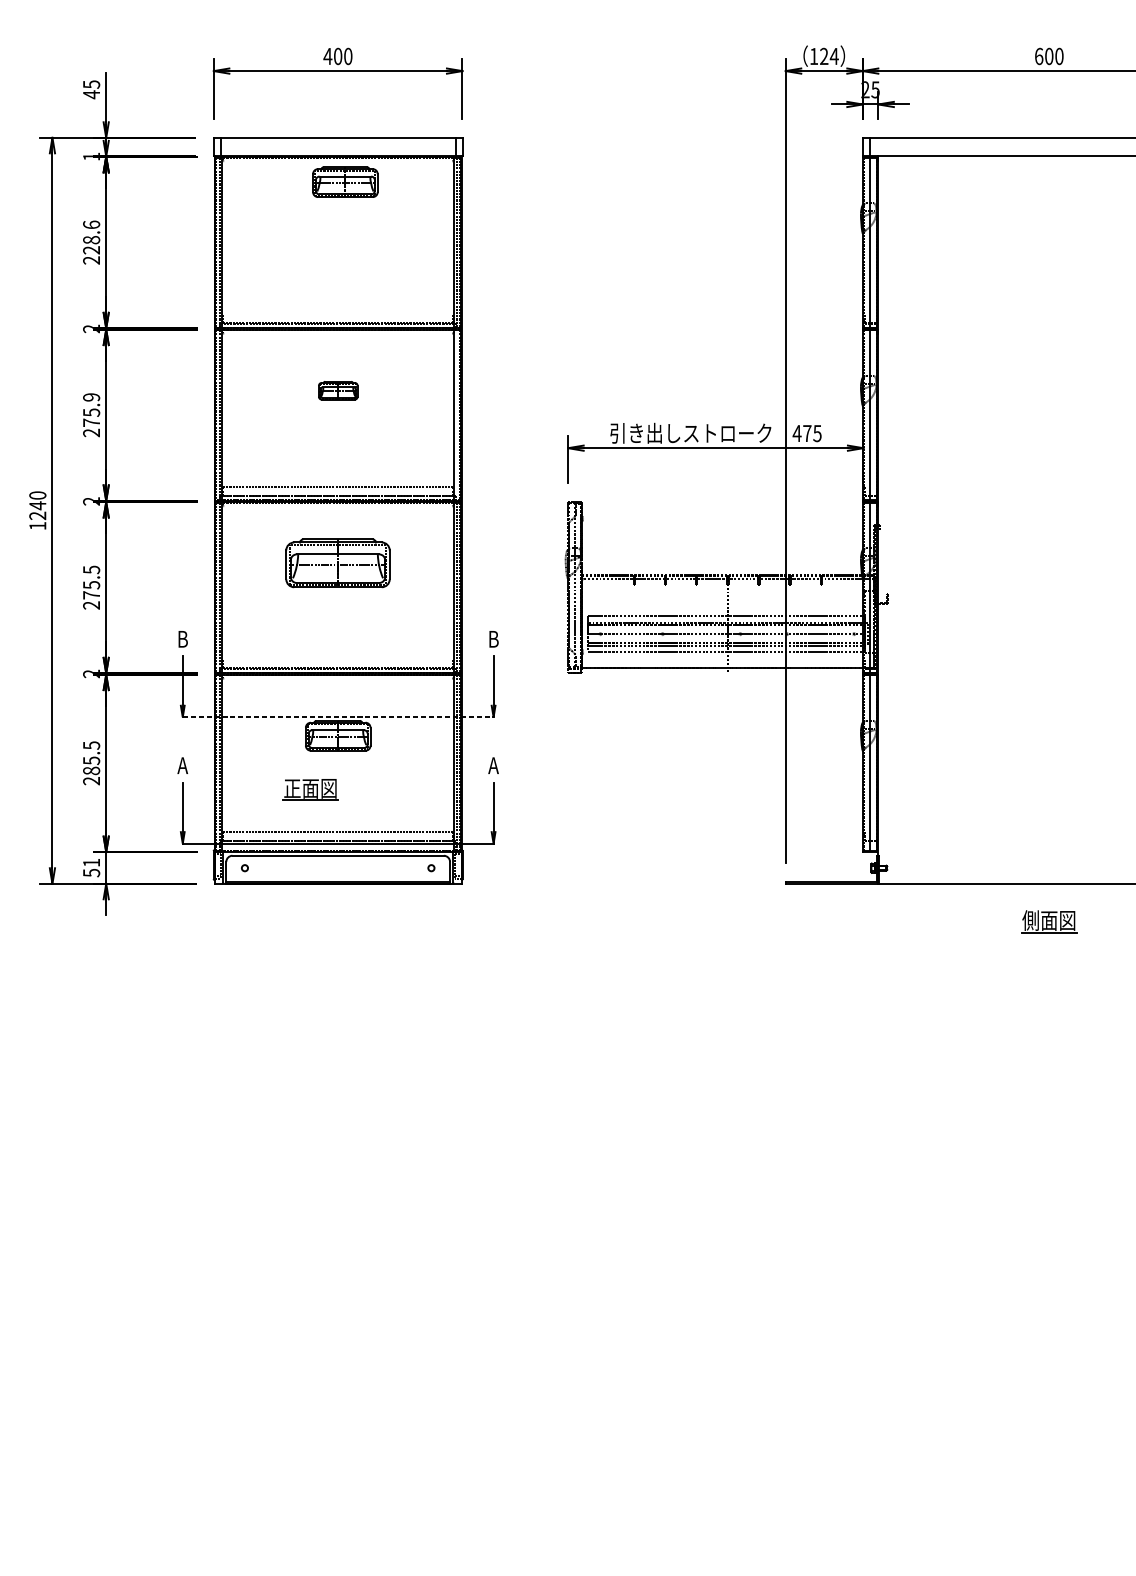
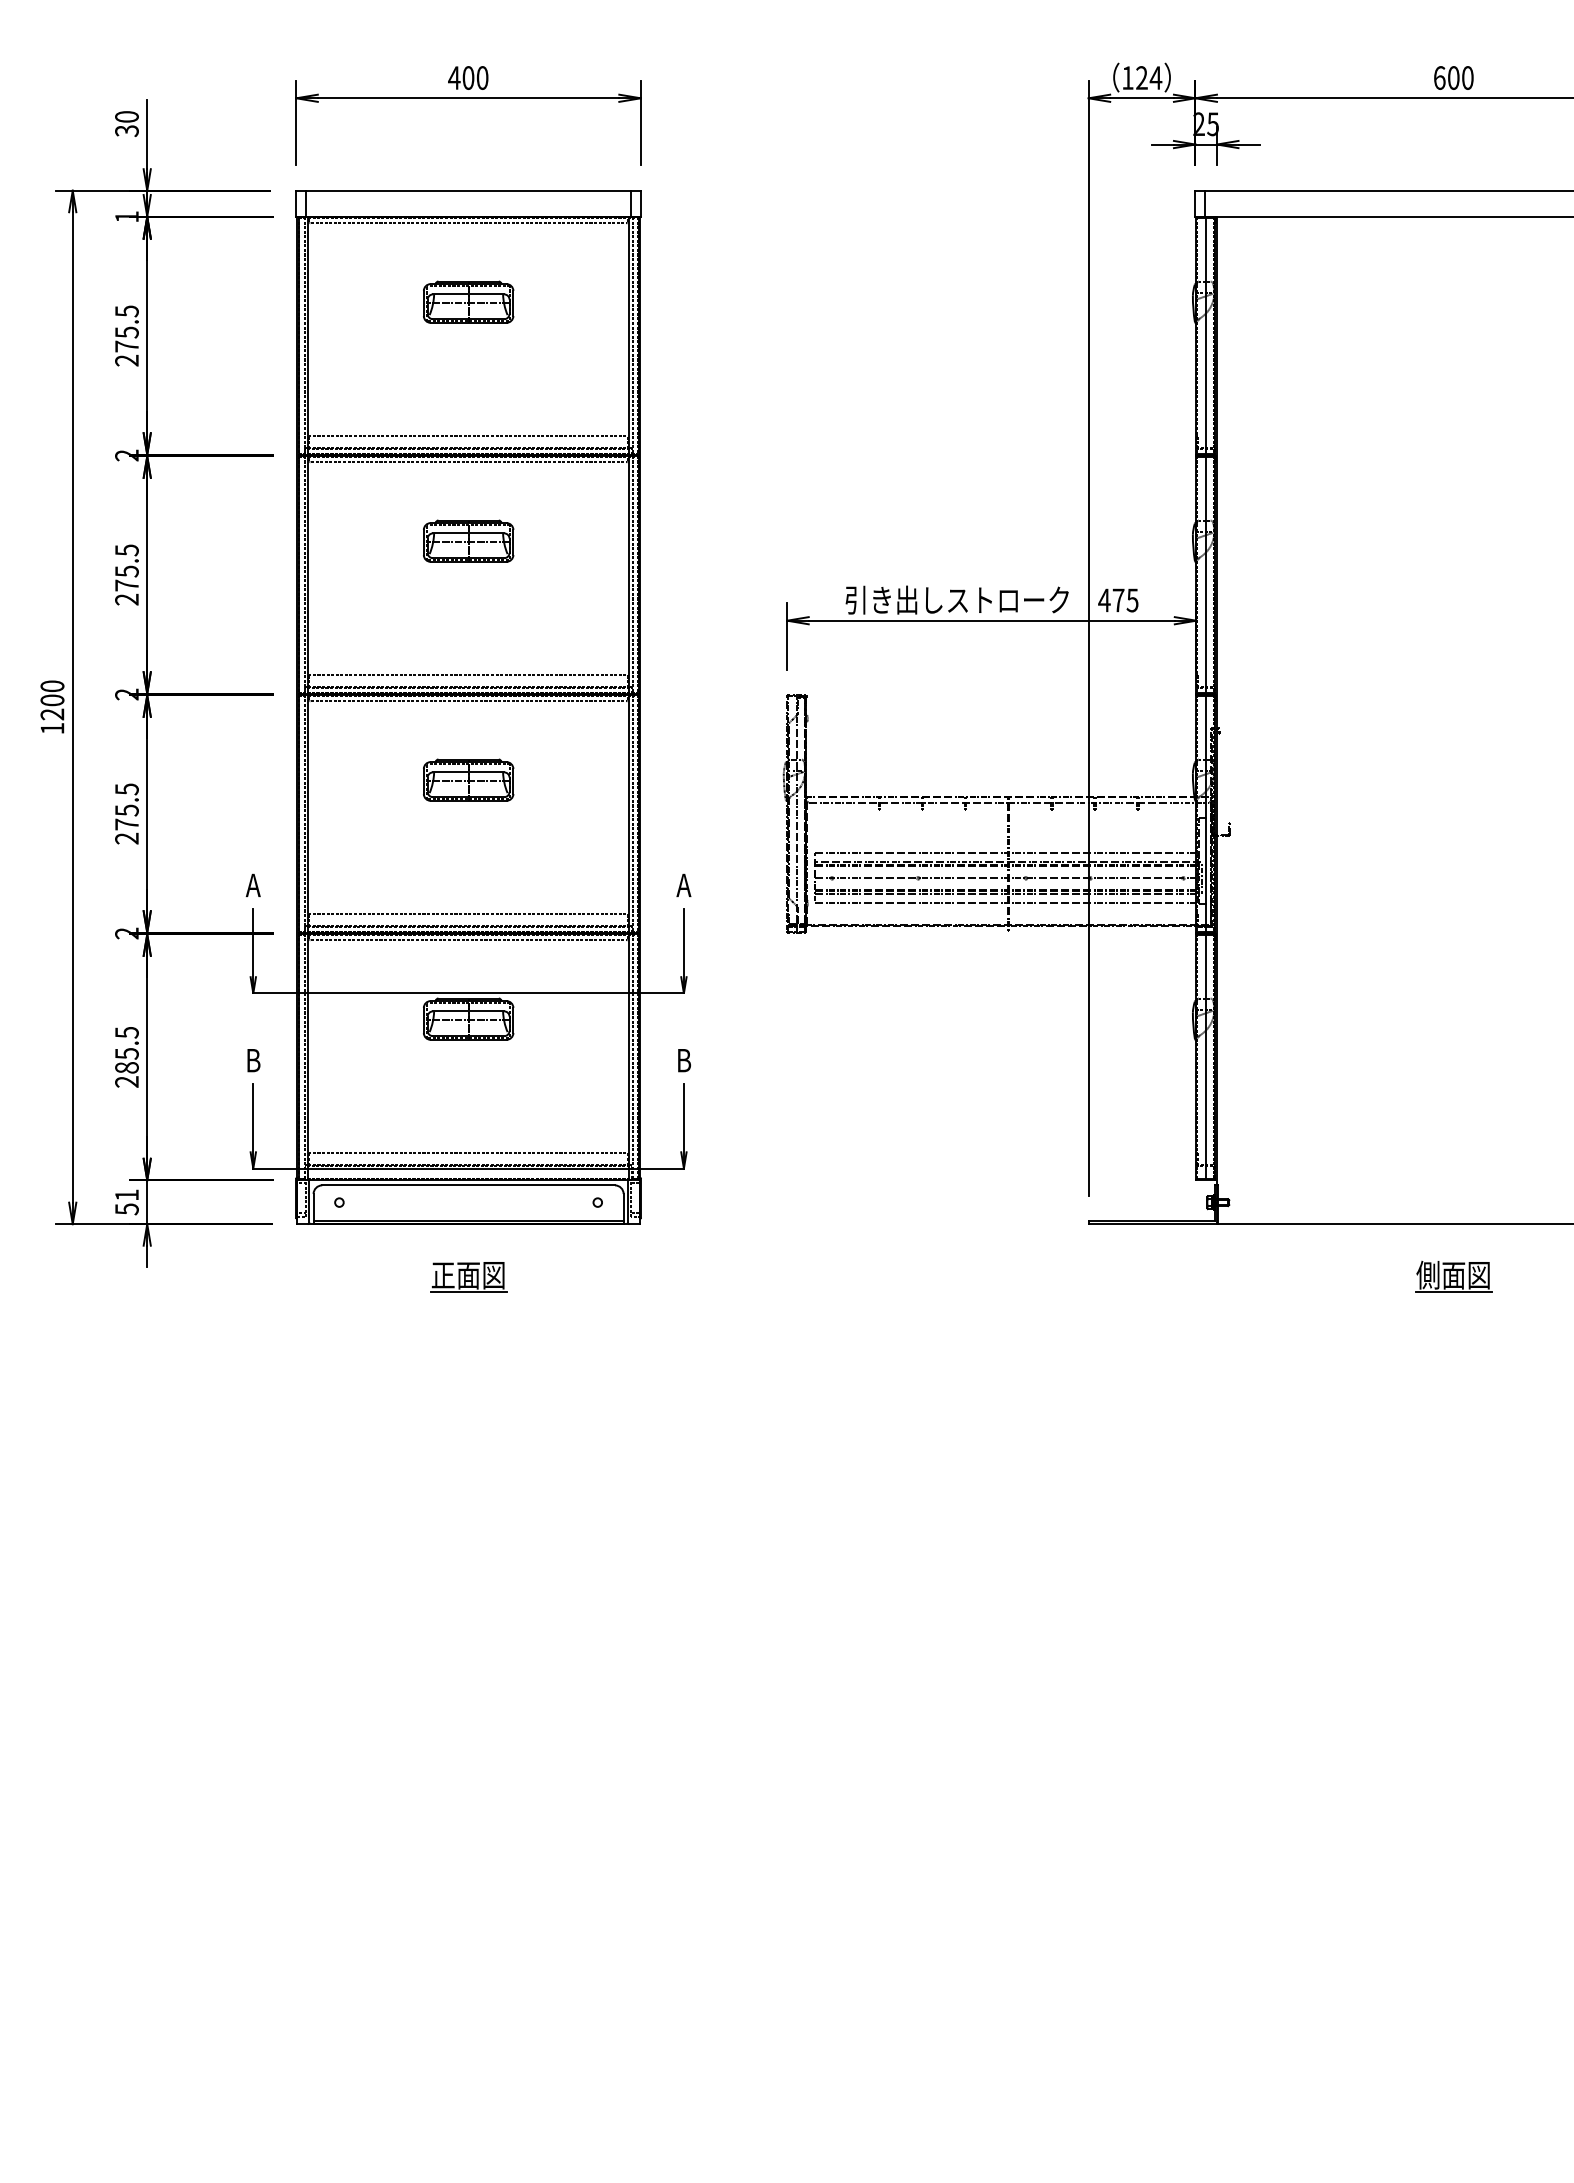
text: (91, 90) -> (126, 124), 45 -> 30
line: (338, 161) -> (468, 223), added
part: (345, 181) -> (468, 301), moved
text: (91, 237) -> (126, 328), 228.6 -> 275.5
line: (338, 314) -> (468, 435), added
line: (338, 333) -> (468, 462), added
part: (338, 390) -> (468, 540), size x1.67
text: (91, 397) -> (126, 550), 275.9 -> 275.5
line: (456, 414) -> (632, 574), added
text: (37, 505) -> (52, 700), 1240 -> 1200
line: (338, 506) -> (468, 701), added
part: (338, 562) -> (468, 779), size x0.62
text: (182, 639) -> (252, 885), B -> A
text: (493, 639) -> (683, 885), B -> A
line: (338, 659) -> (468, 913), added
line: (338, 679) -> (468, 940), added
line: (338, 717) -> (469, 993), dashed -> solid
text: (182, 765) -> (252, 1060), A -> B
text: (493, 765) -> (683, 1060), A -> B
part: (310, 790) -> (468, 1277), moved

